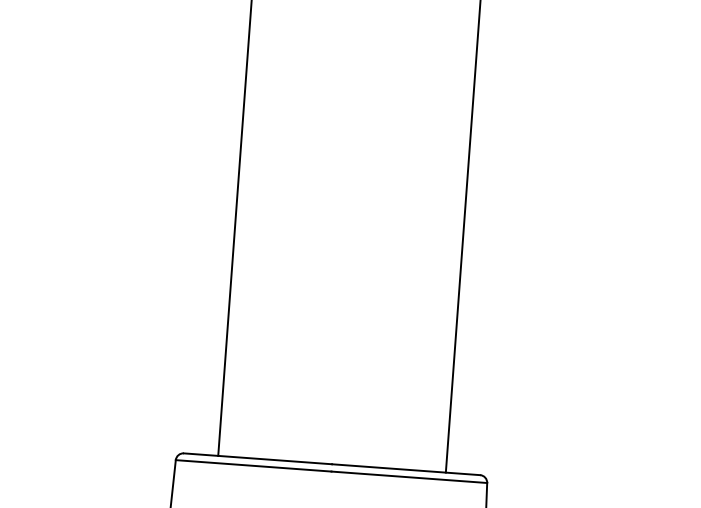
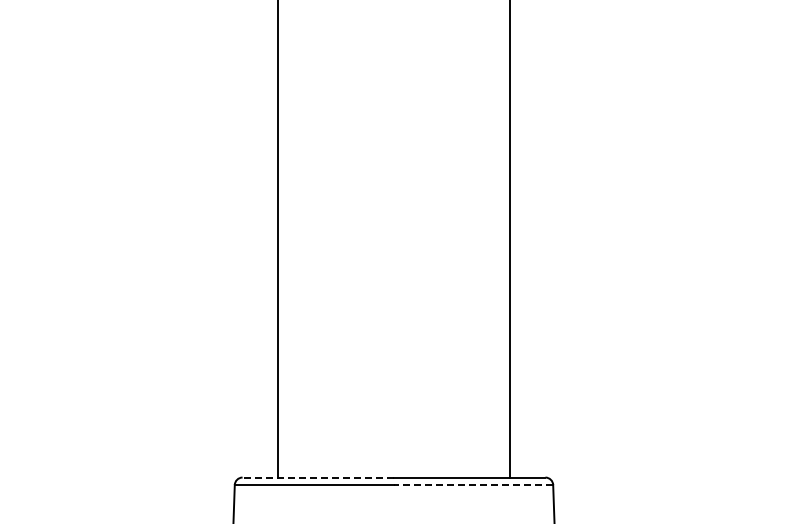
line: (258, 458) -> (318, 477), solid -> dashed
line: (409, 477) -> (473, 485), solid -> dashed

